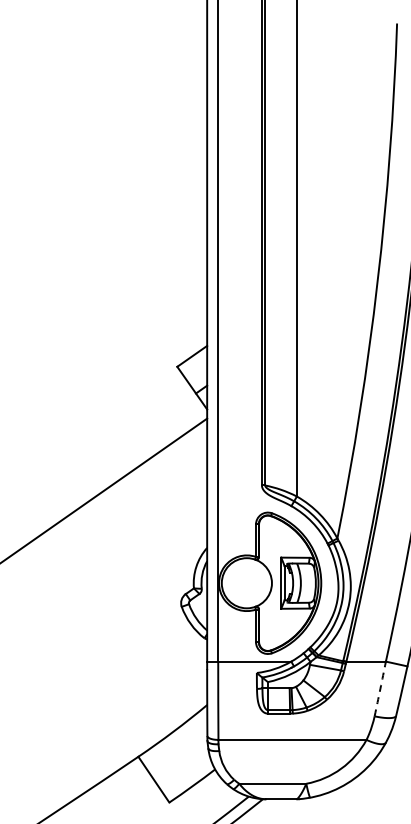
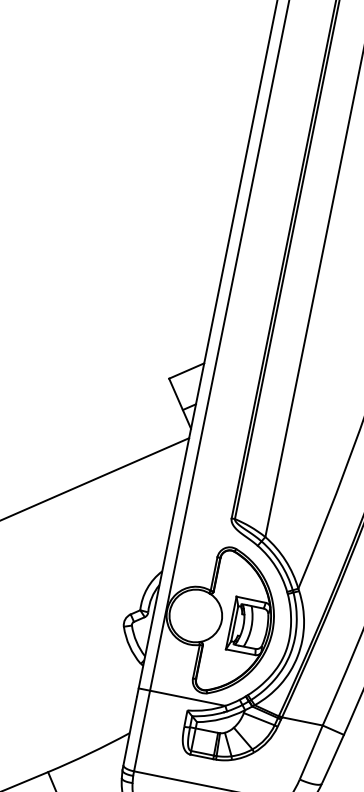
arc: (380, 688) -> (311, 752), dashed -> solid

